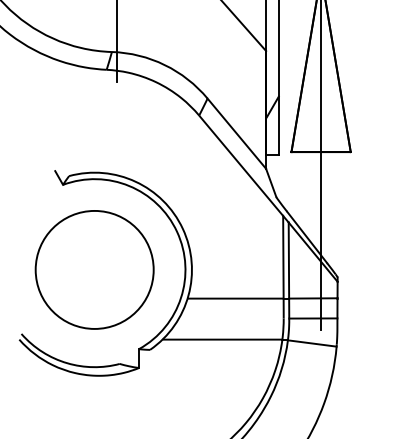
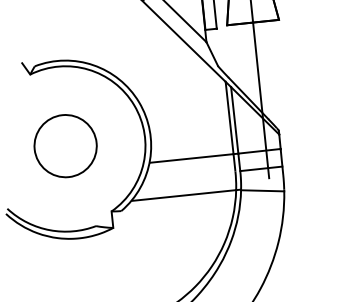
circle: (94, 269) -> (65, 145), size x0.6

